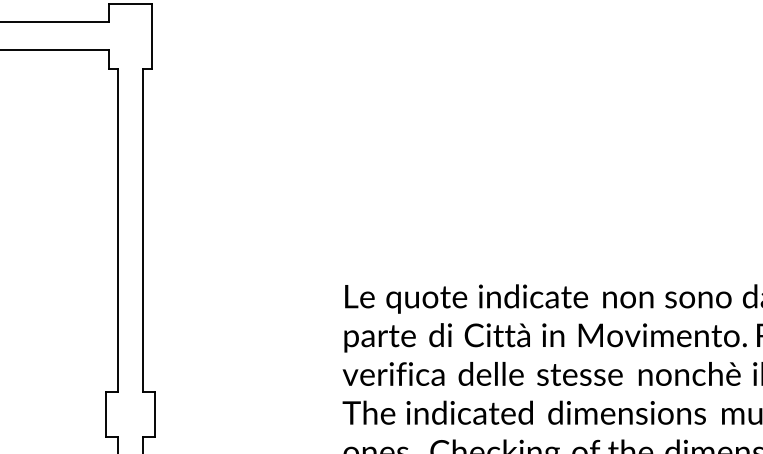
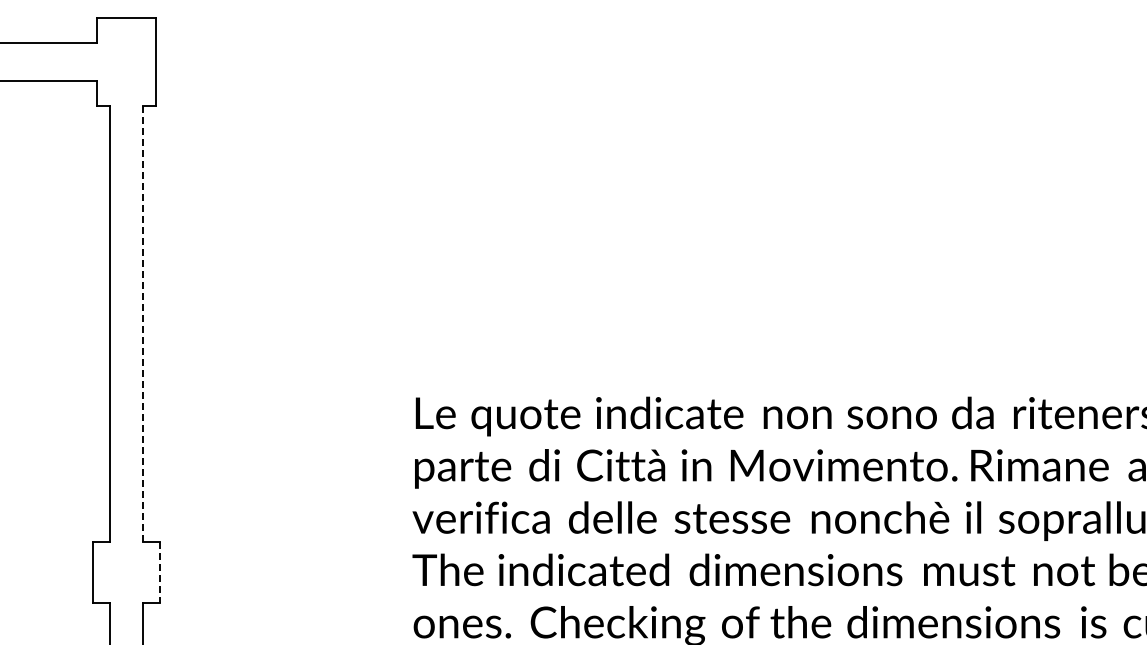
line: (142, 230) -> (142, 323), solid -> dashed
line: (154, 414) -> (159, 572), solid -> dashed

